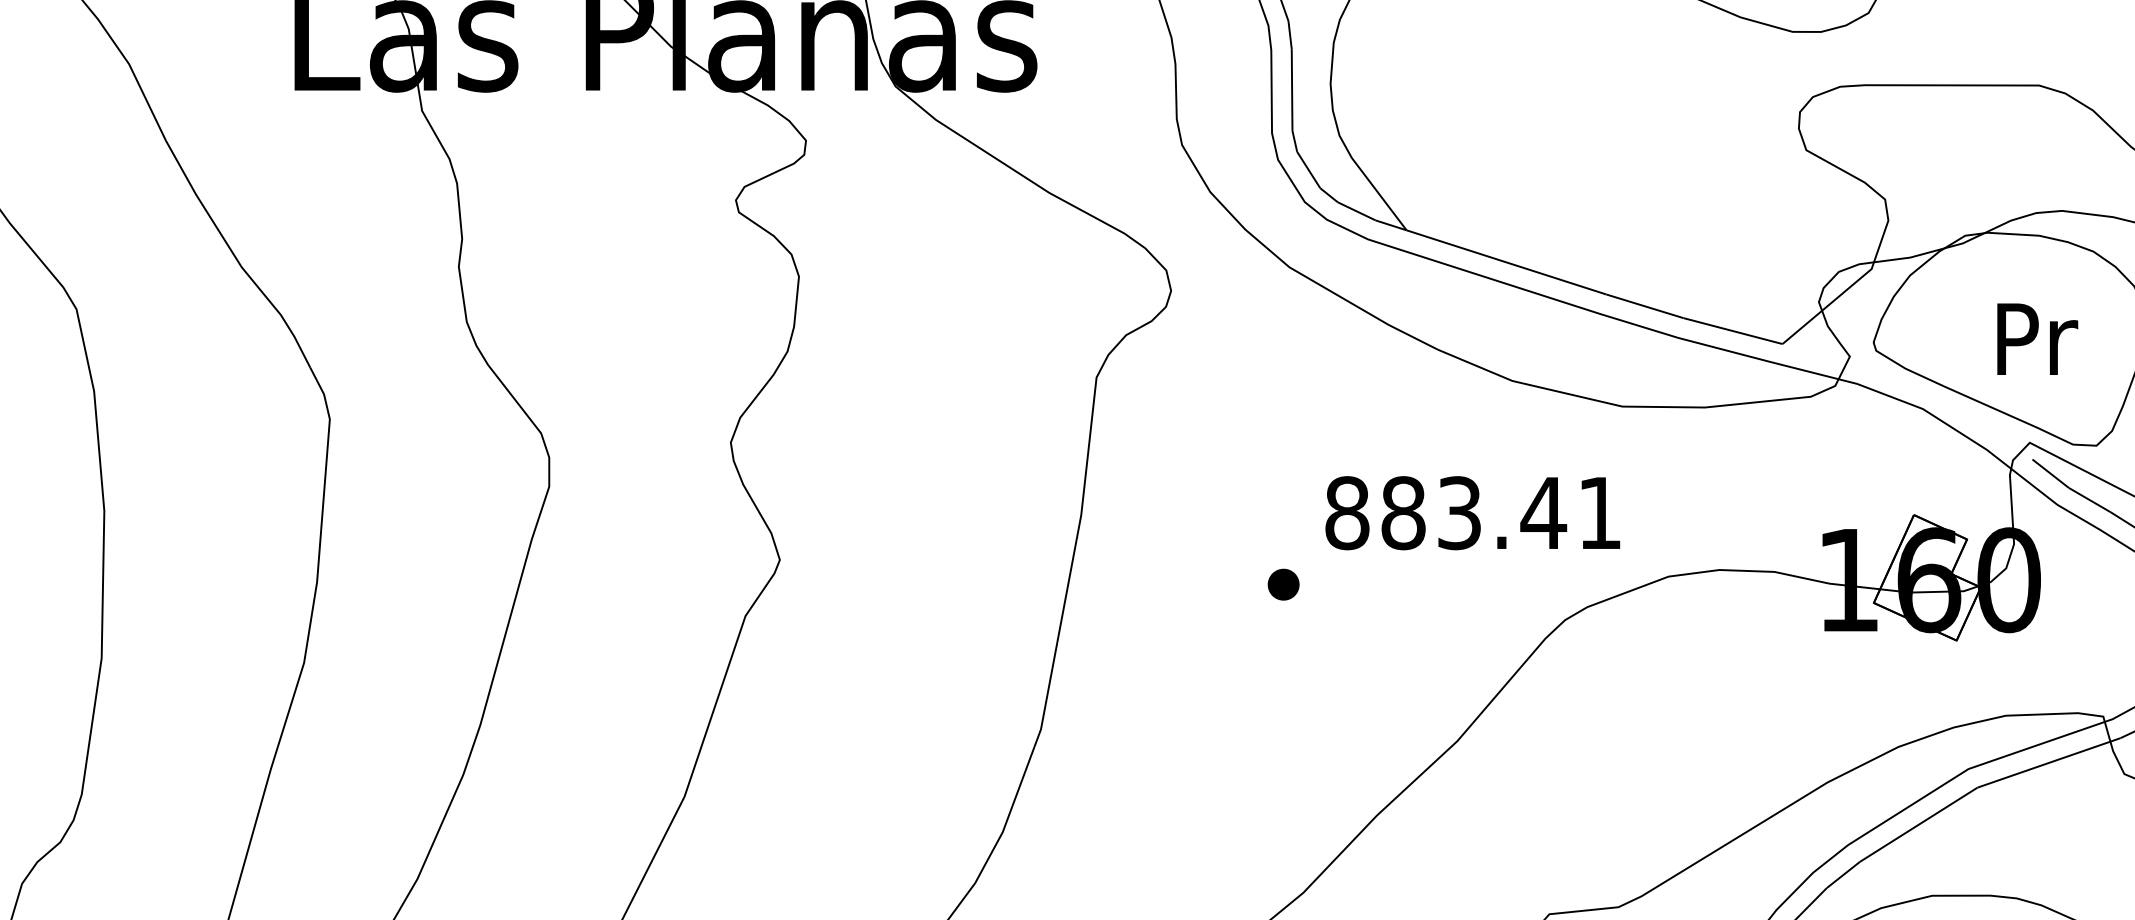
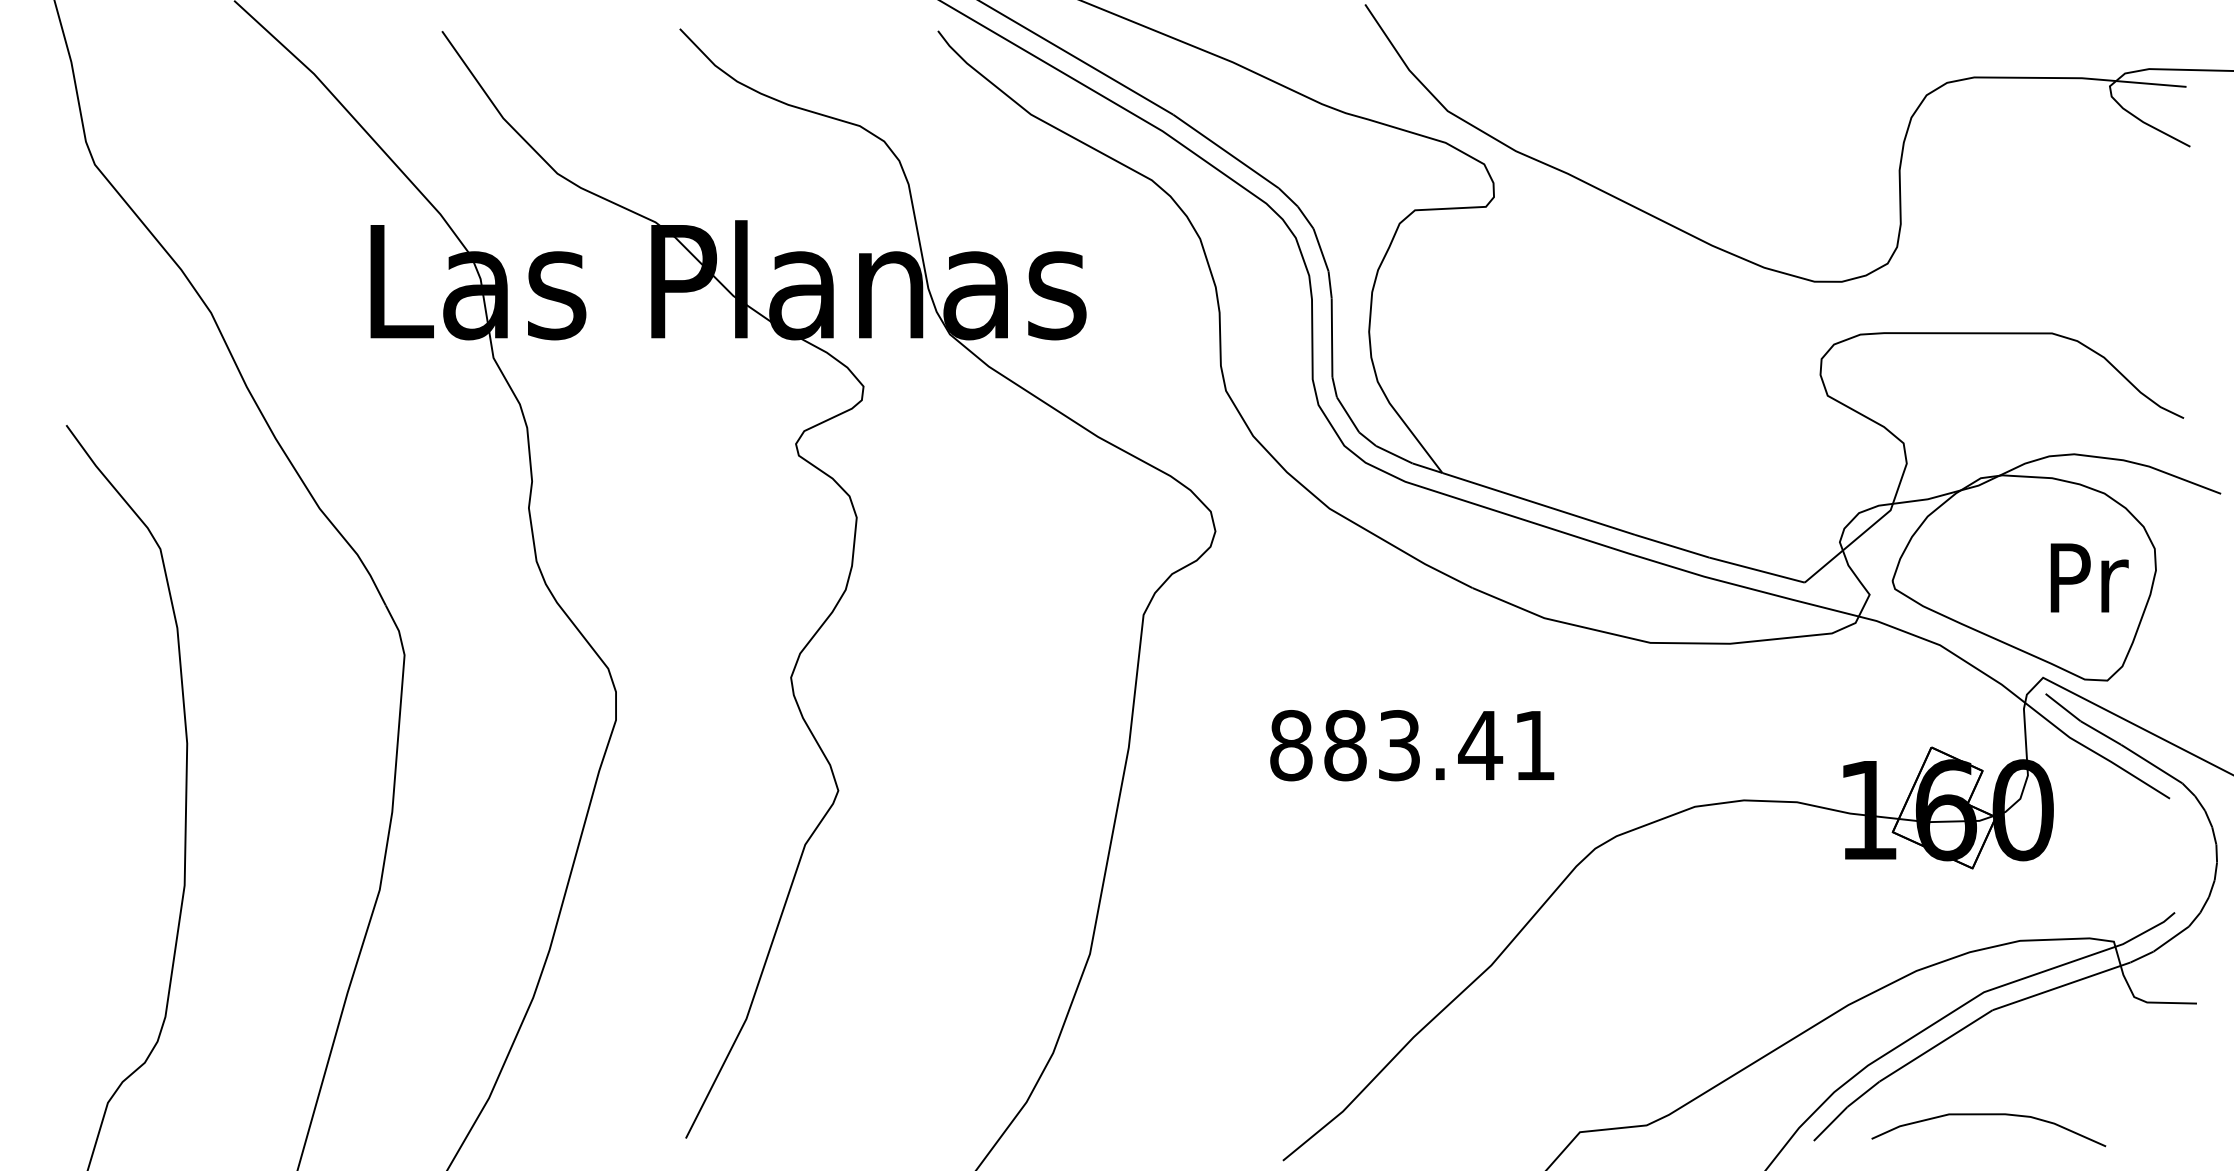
text: (2037, 338) -> (2089, 577), moved
text: (1473, 513) -> (1412, 745), moved
part: (1283, 584) -> (1323, 814), removed

